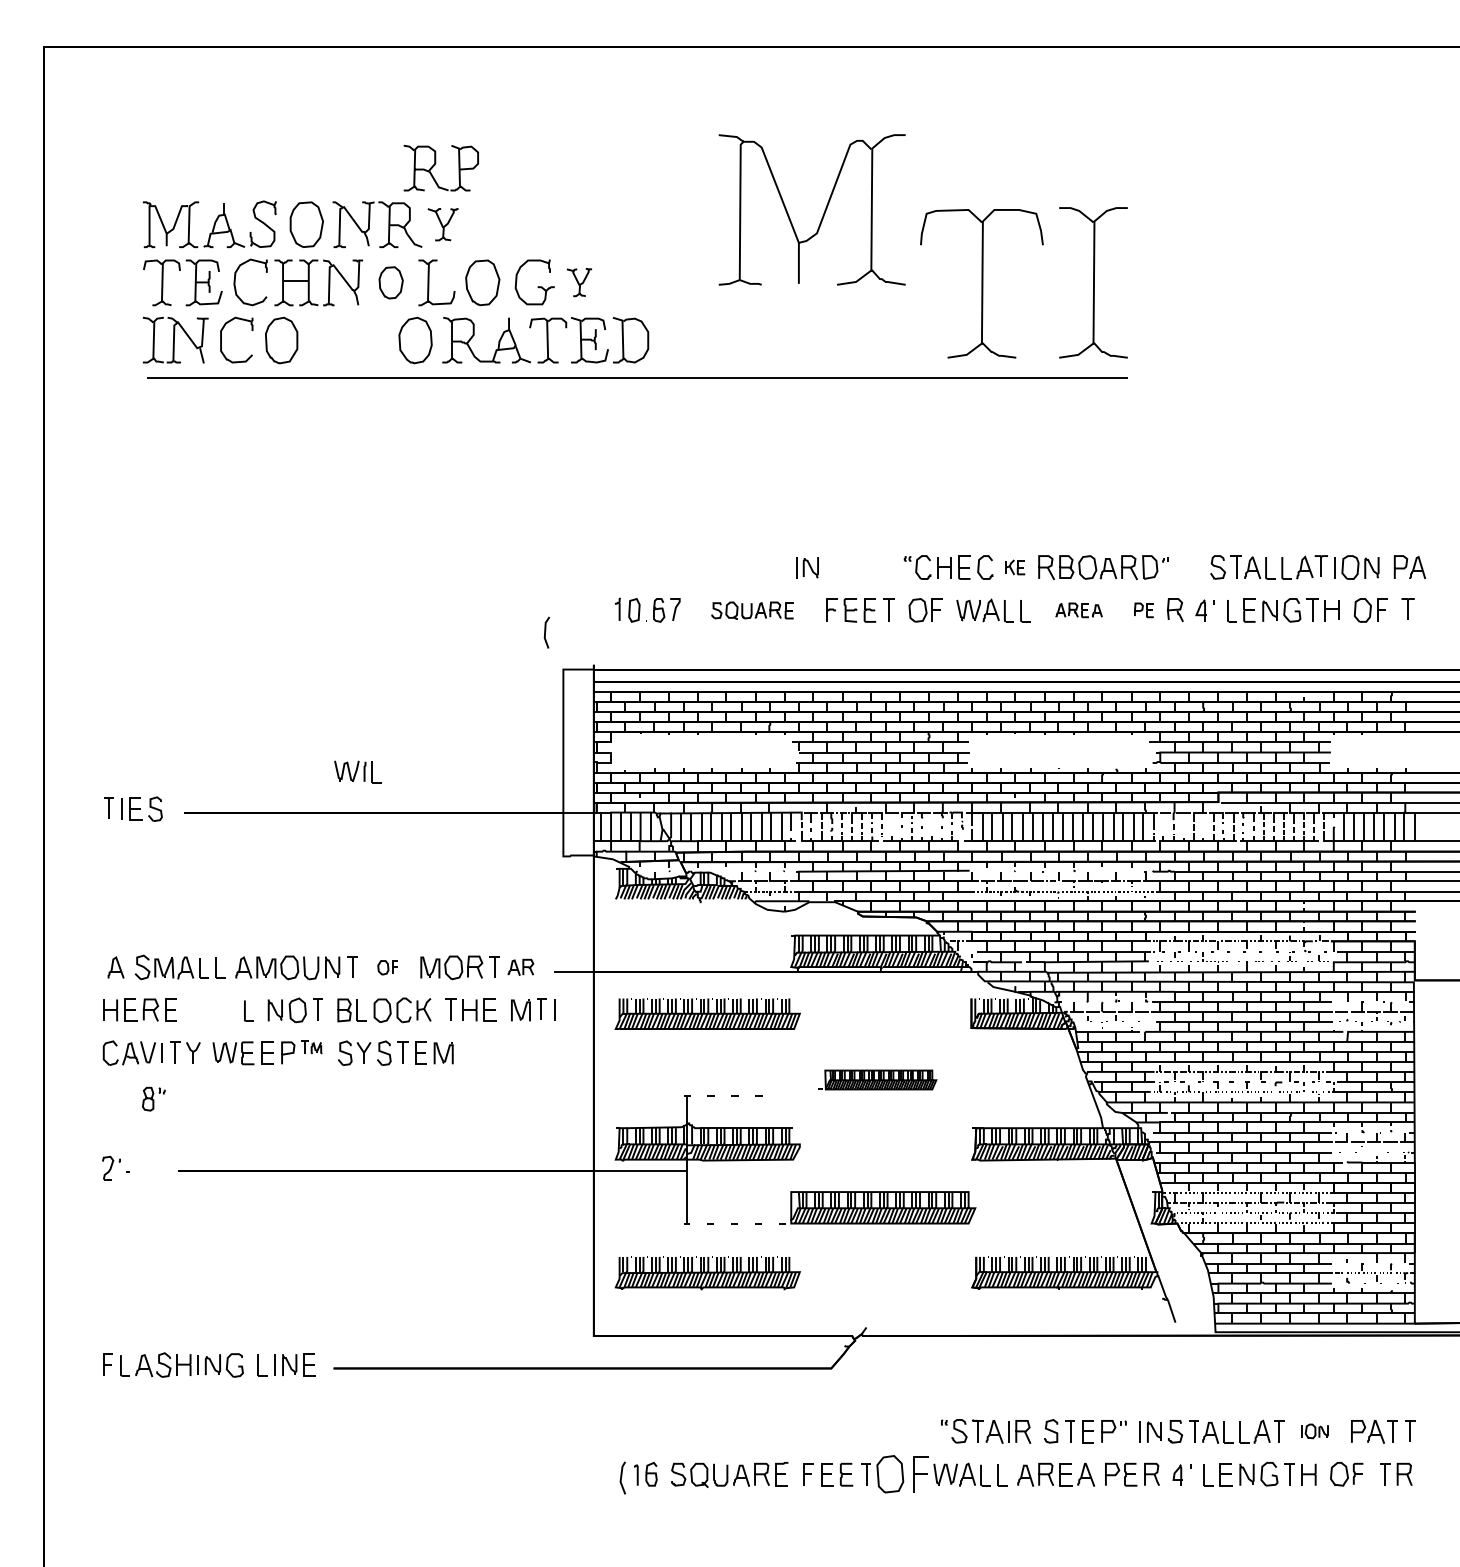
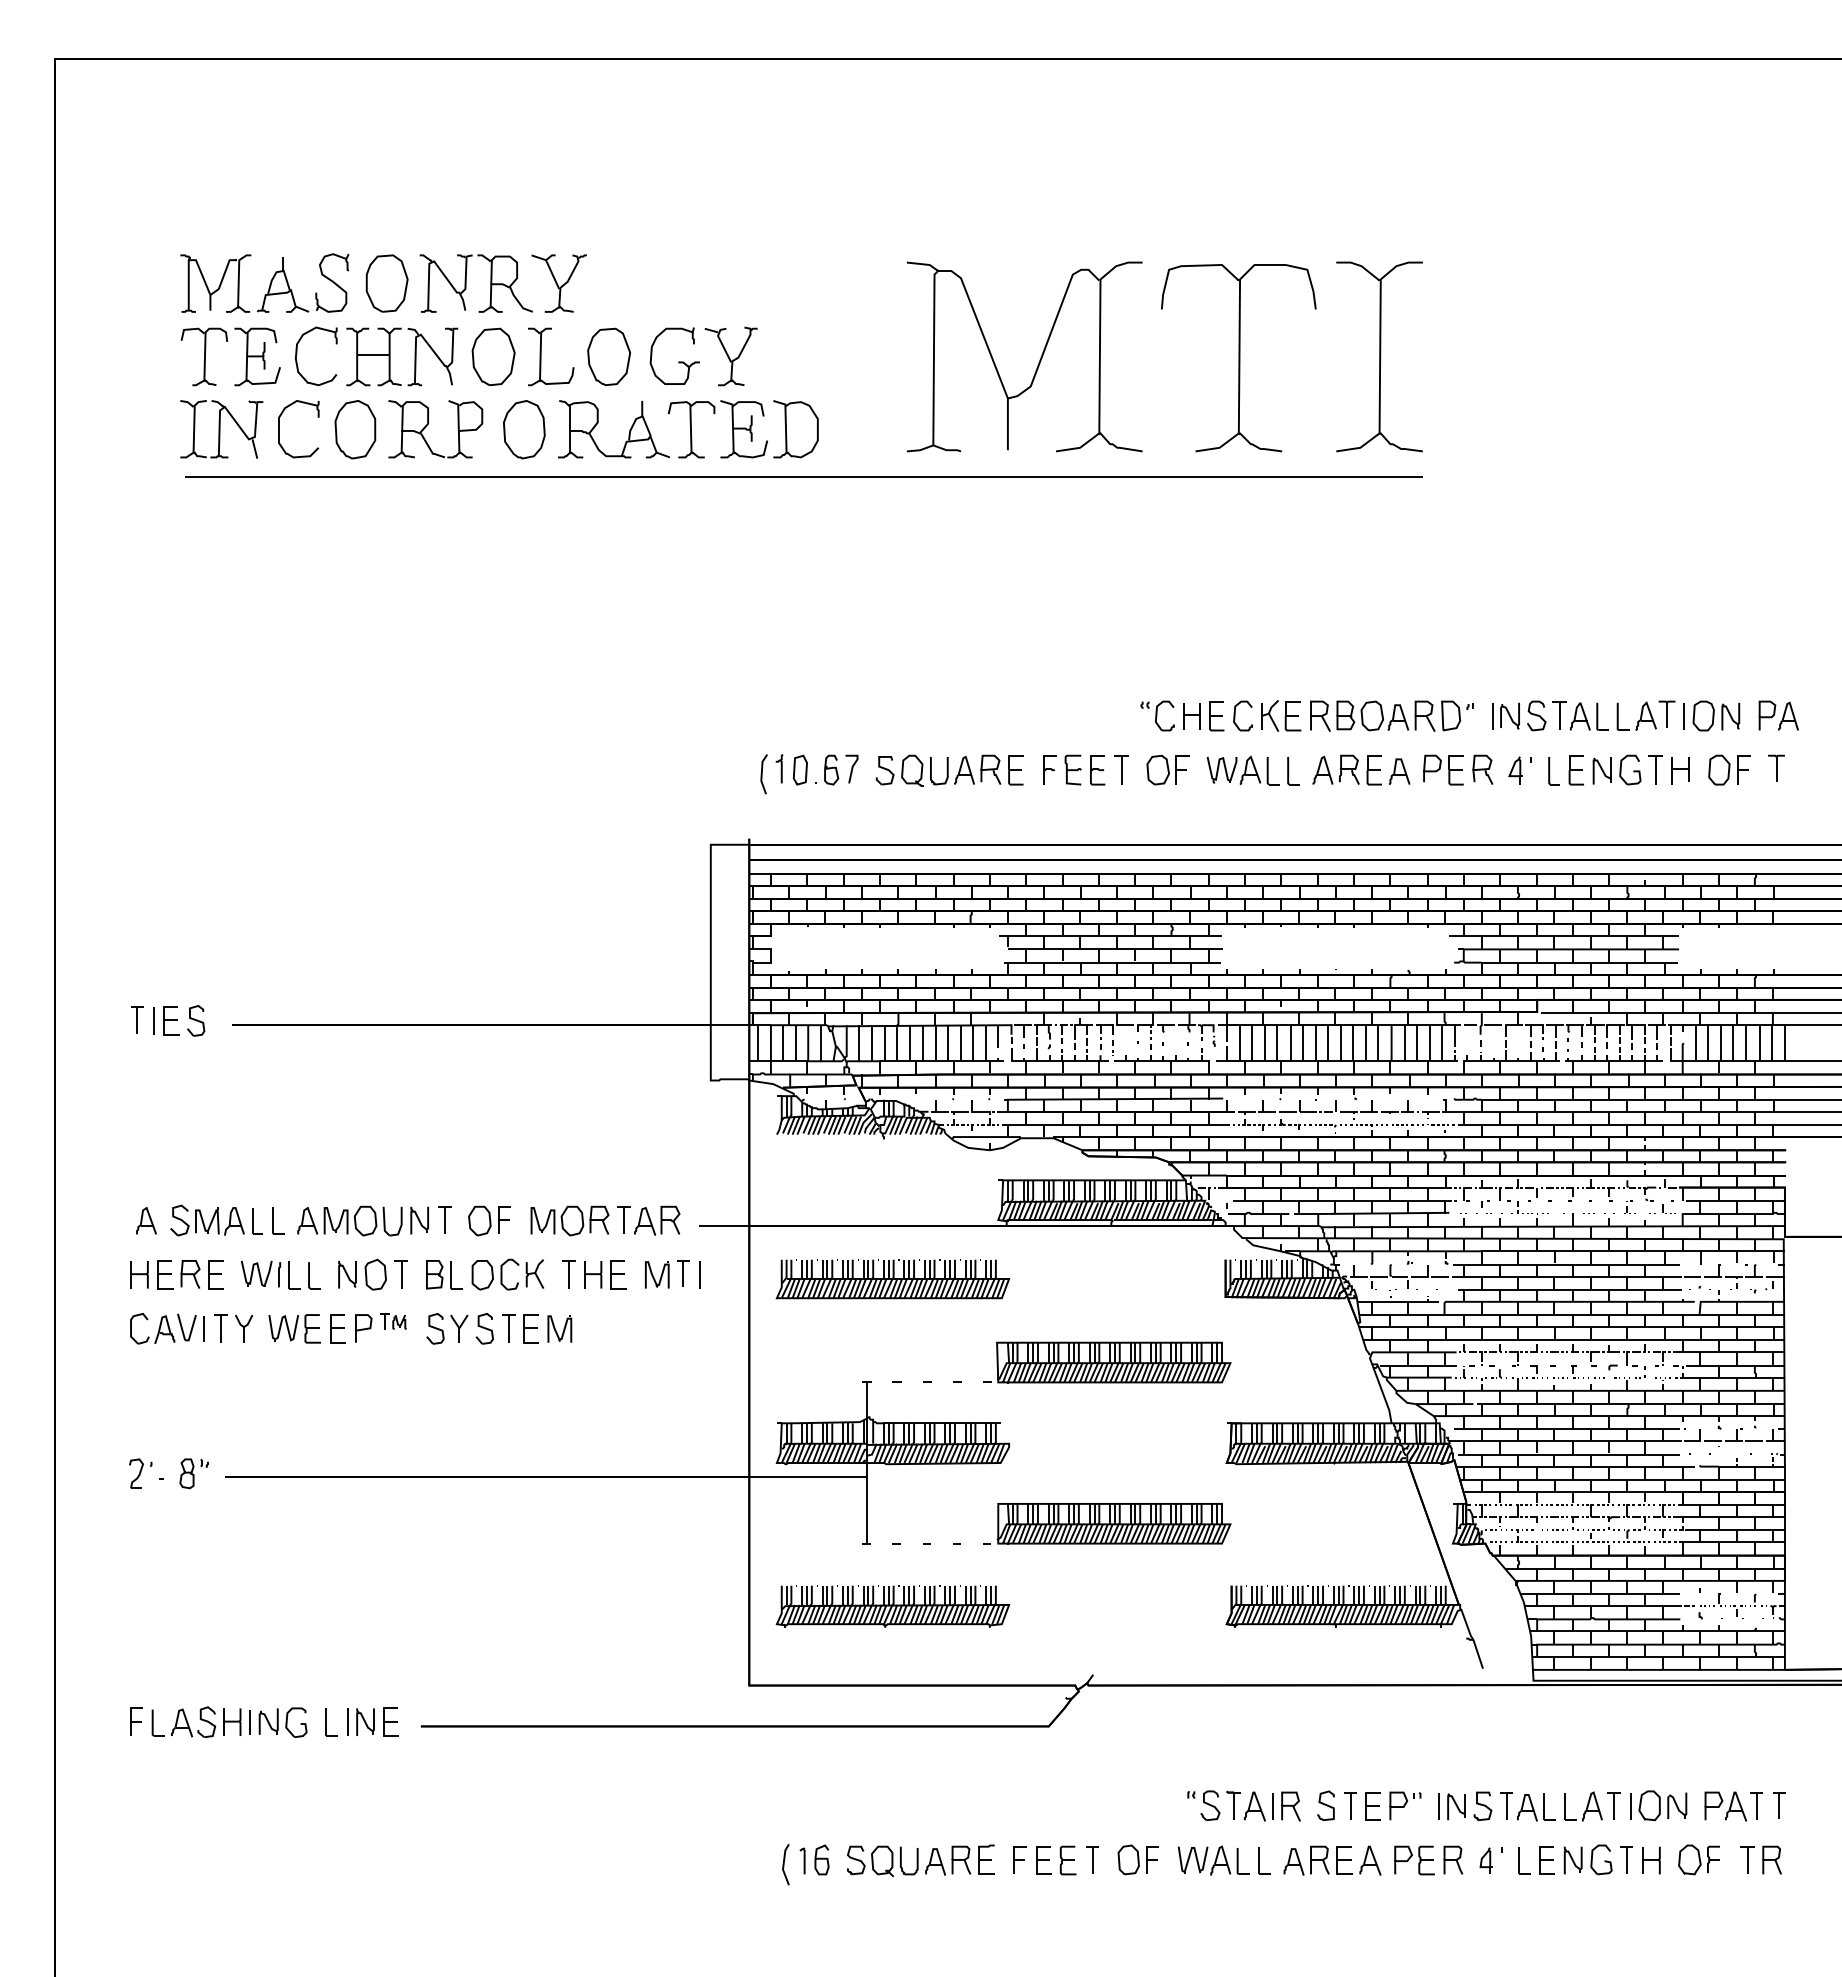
part: (435, 164) -> (428, 424), moved
part: (823, 214) -> (1038, 362), moved
part: (442, 224) -> (558, 283), size x1.43
part: (391, 282) -> (493, 356), size x1.43
part: (578, 282) -> (730, 356), size x1.67
part: (807, 567) -> (1505, 715), moved
part: (1015, 567) -> (1281, 715), size x1.67
part: (1079, 609) -> (1361, 769), size x1.67
part: (1144, 609) -> (1443, 769), size x1.67
part: (752, 610) -> (949, 770), size x1.43
line: (545, 632) -> (762, 774), moved
part: (357, 771) -> (270, 1274), moved
part: (387, 967) -> (489, 1220), size x1.67
part: (521, 967) -> (657, 1220), size x1.43
part: (877, 1079) -> (1107, 1362), size x1.67
part: (153, 1098) -> (193, 1473), moved
part: (1314, 1431) -> (1658, 1805), size x1.67
part: (901, 1473) -> (1137, 1859), size x0.62

